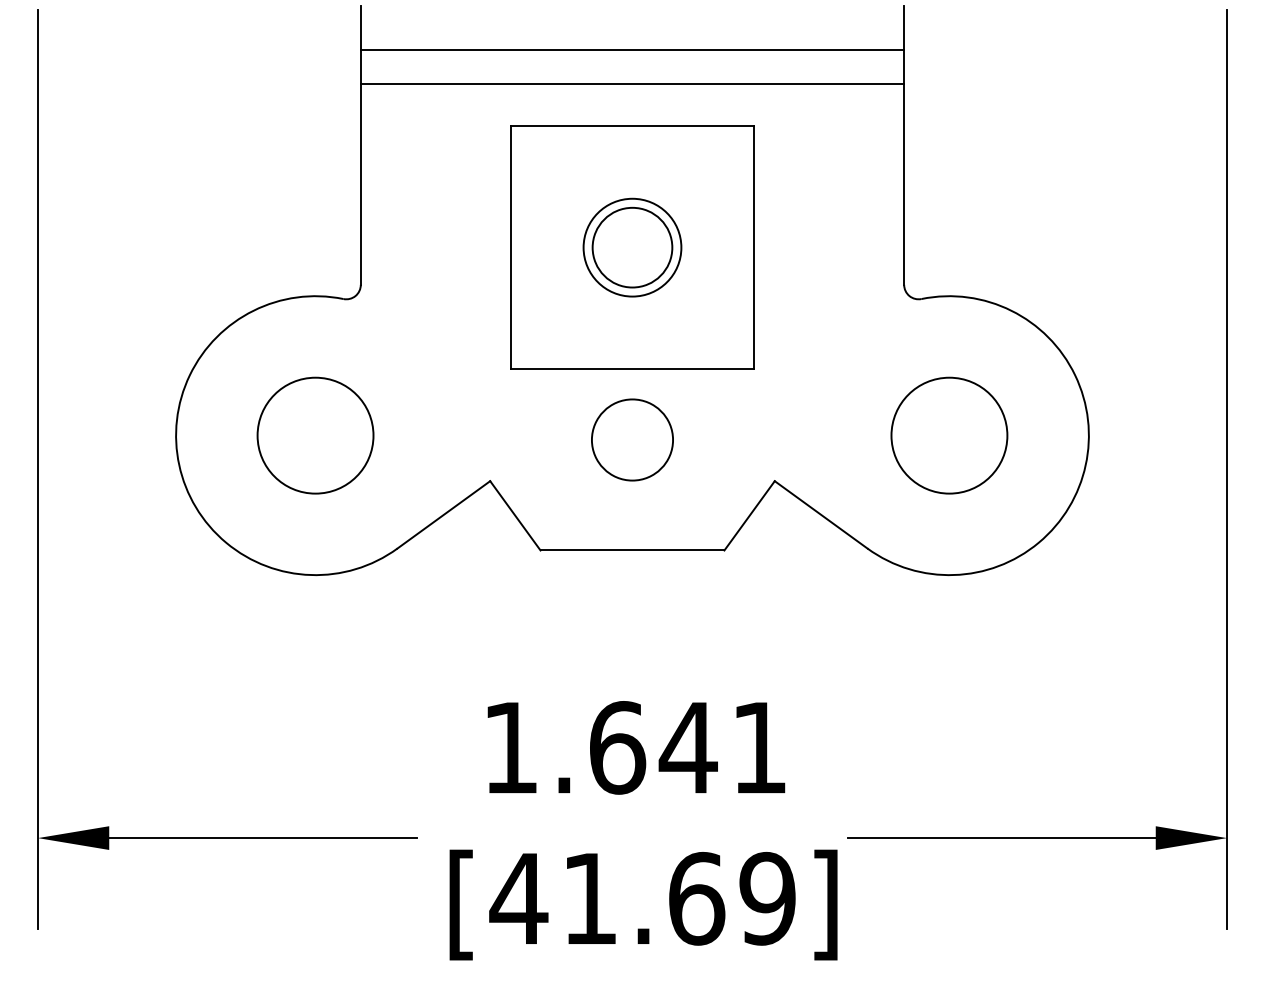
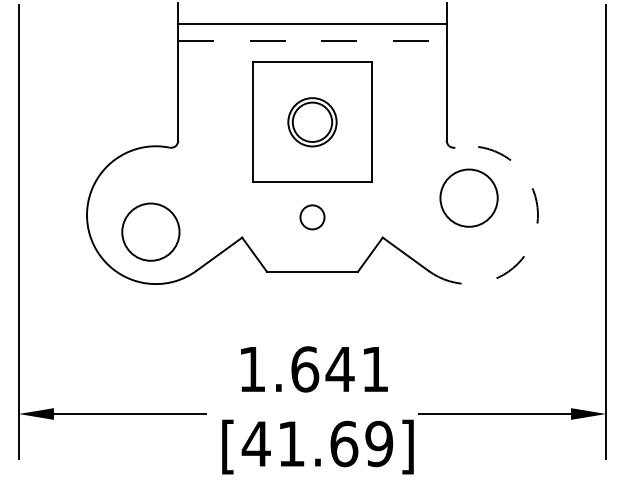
line: (632, 84) -> (312, 41), solid -> dashed
circle: (314, 434) -> (150, 231), moved
circle: (948, 434) -> (468, 197), moved
circle: (632, 440) -> (312, 217), size x0.6
arc: (1085, 464) -> (536, 229), solid -> dashed

